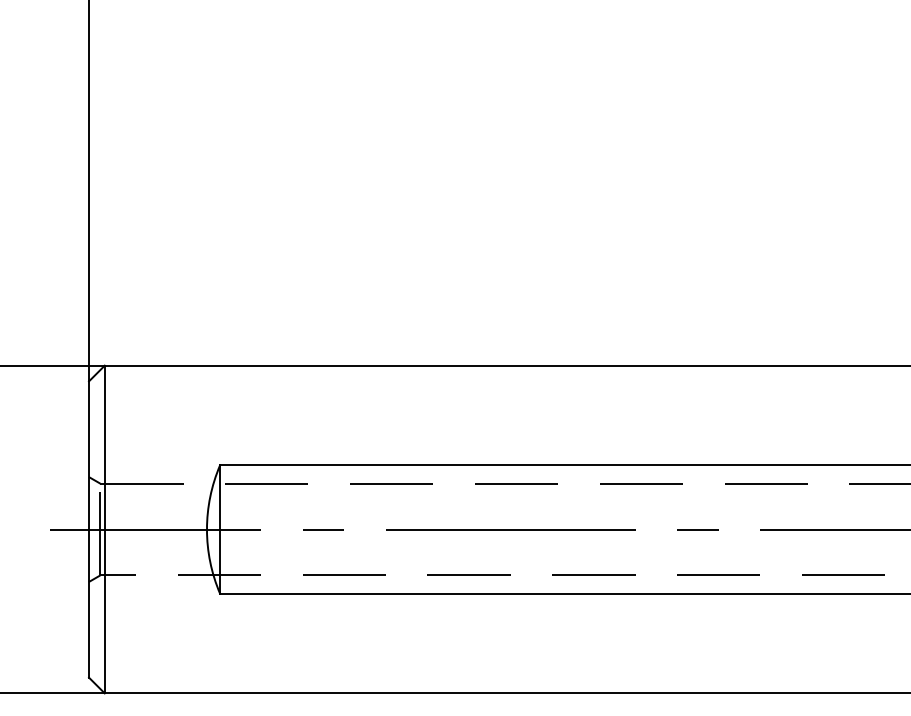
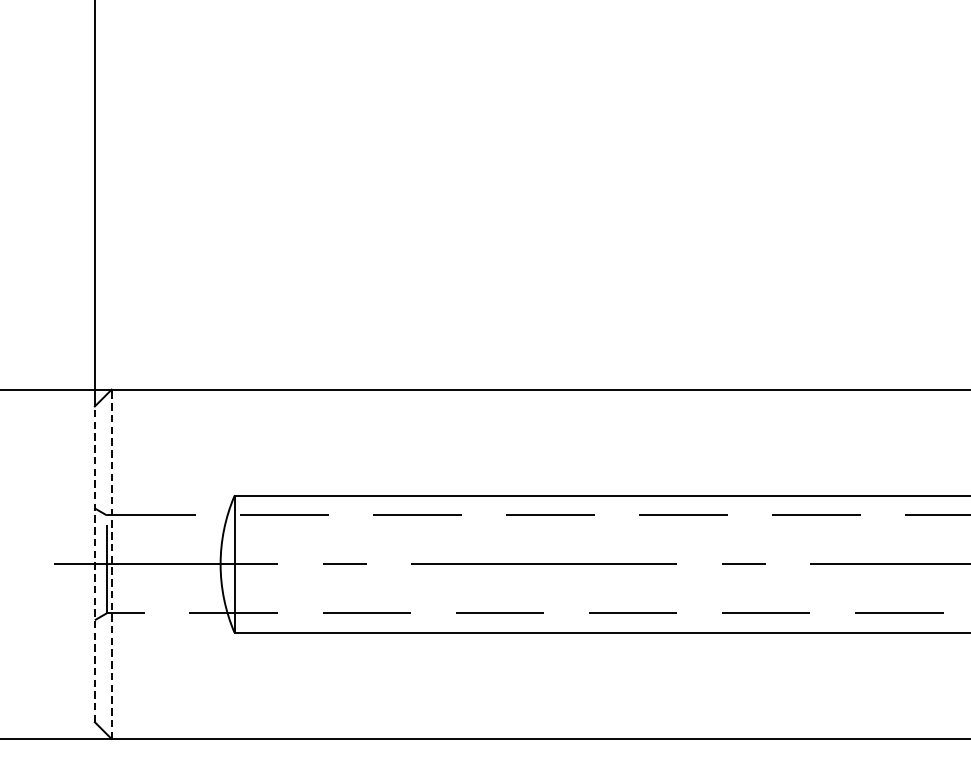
line: (89, 529) -> (95, 564), solid -> dashed
line: (104, 529) -> (111, 564), solid -> dashed

